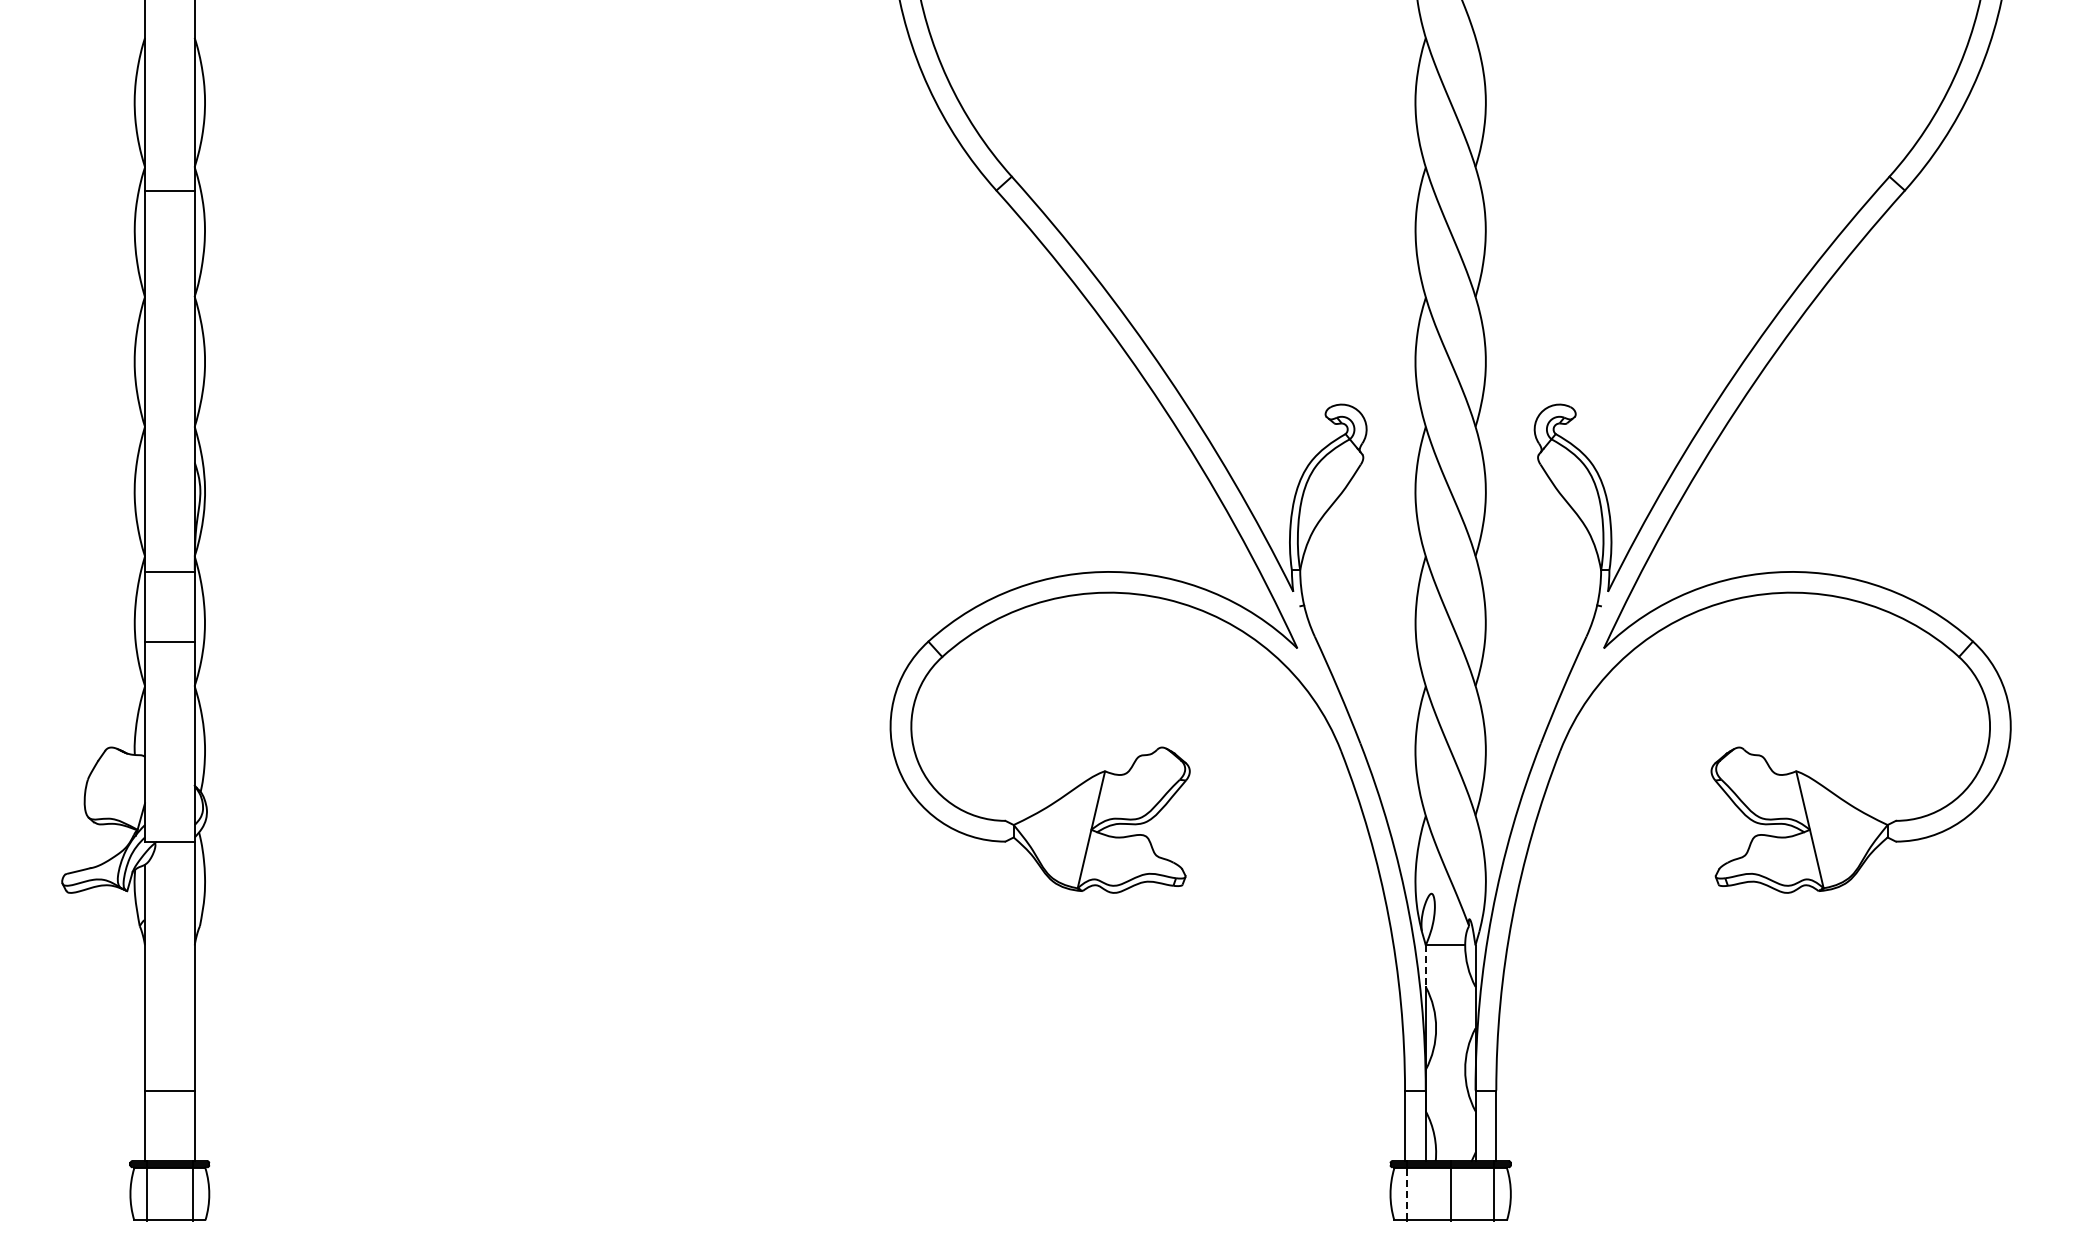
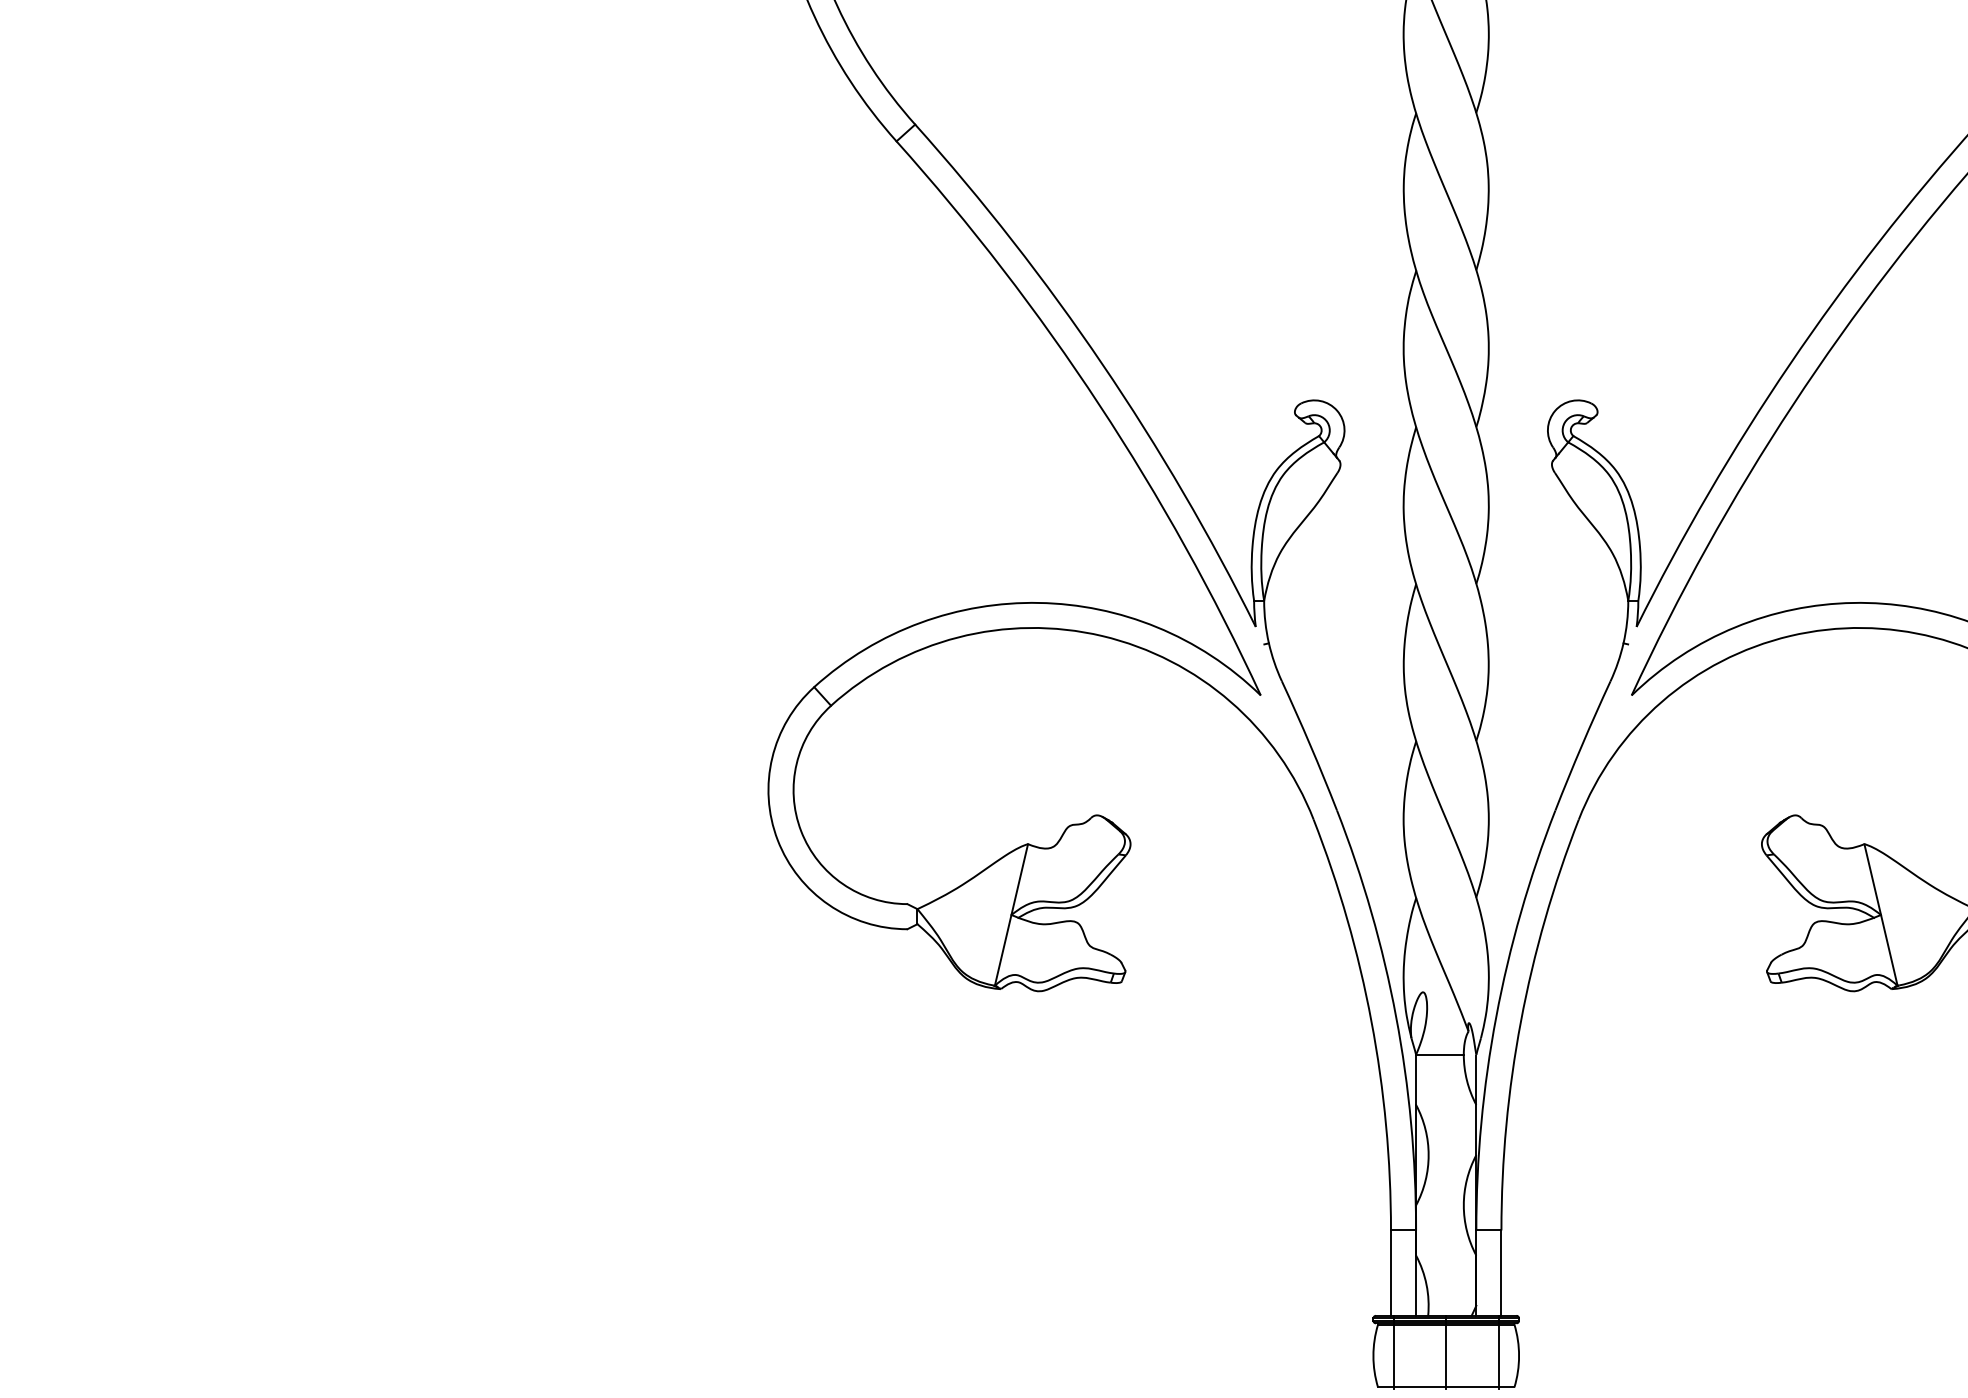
line: (1425, 966) -> (1415, 1080), dashed -> solid
line: (1407, 1194) -> (1393, 1356), dashed -> solid

